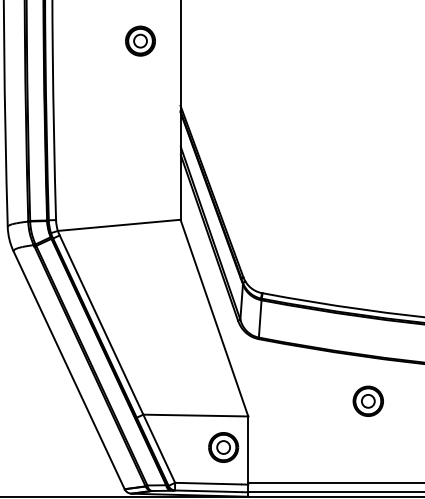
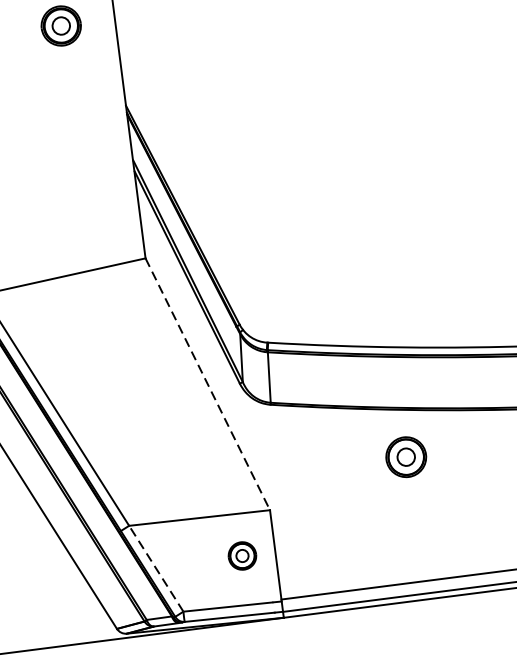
line: (214, 318) -> (207, 384), solid -> dashed
part: (367, 400) -> (404, 456), moved
part: (223, 447) -> (242, 556), size x0.7
line: (159, 448) -> (156, 568), solid -> dashed

